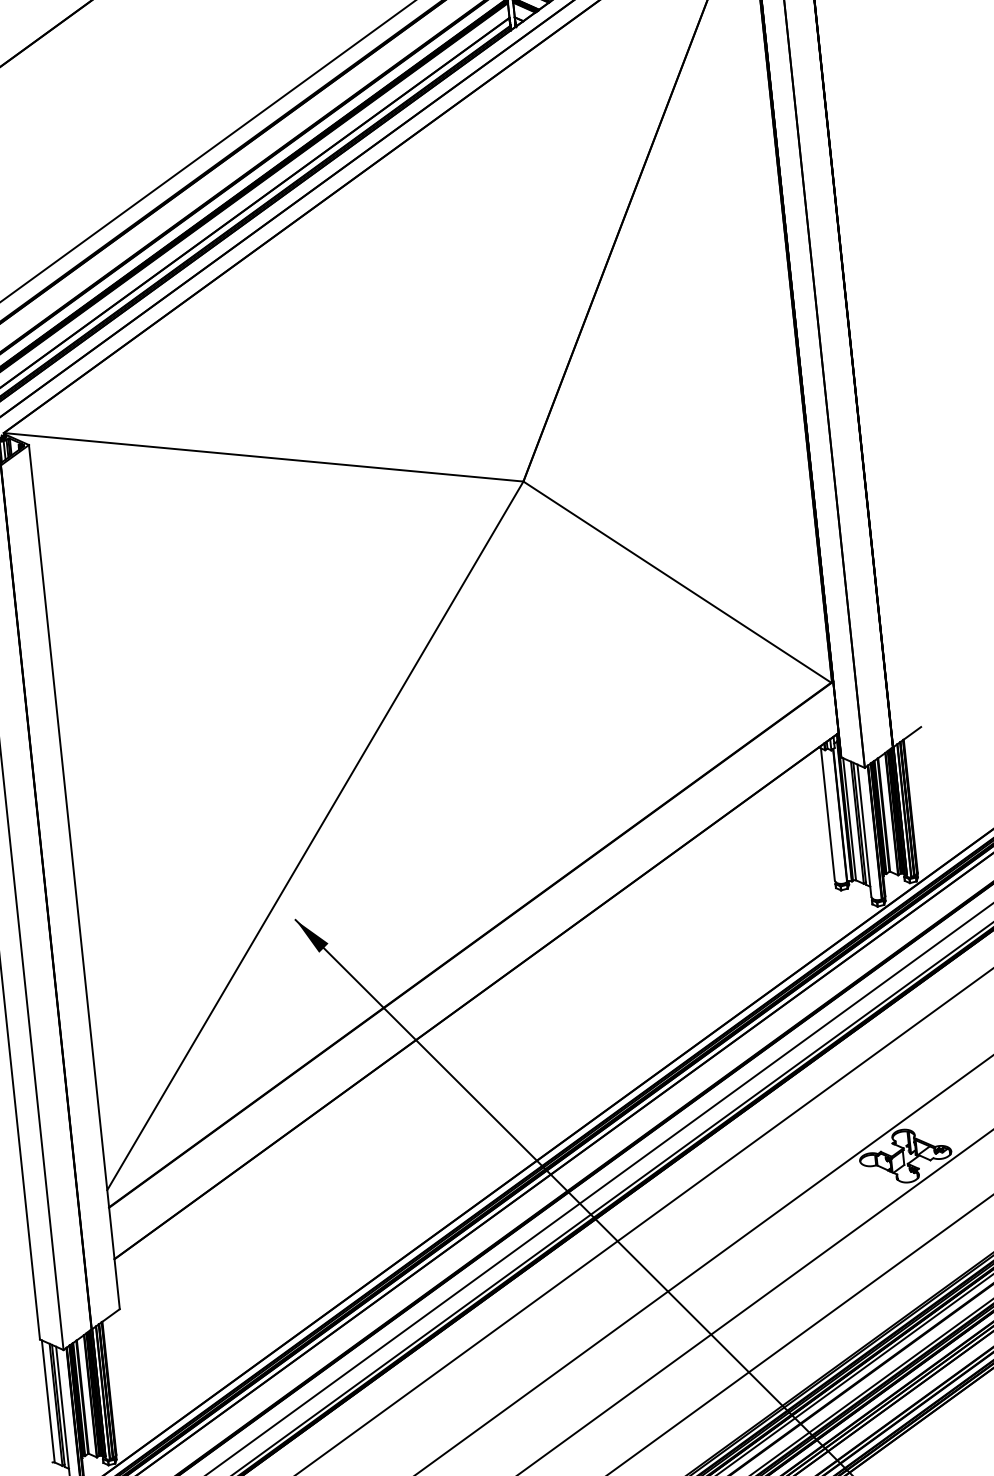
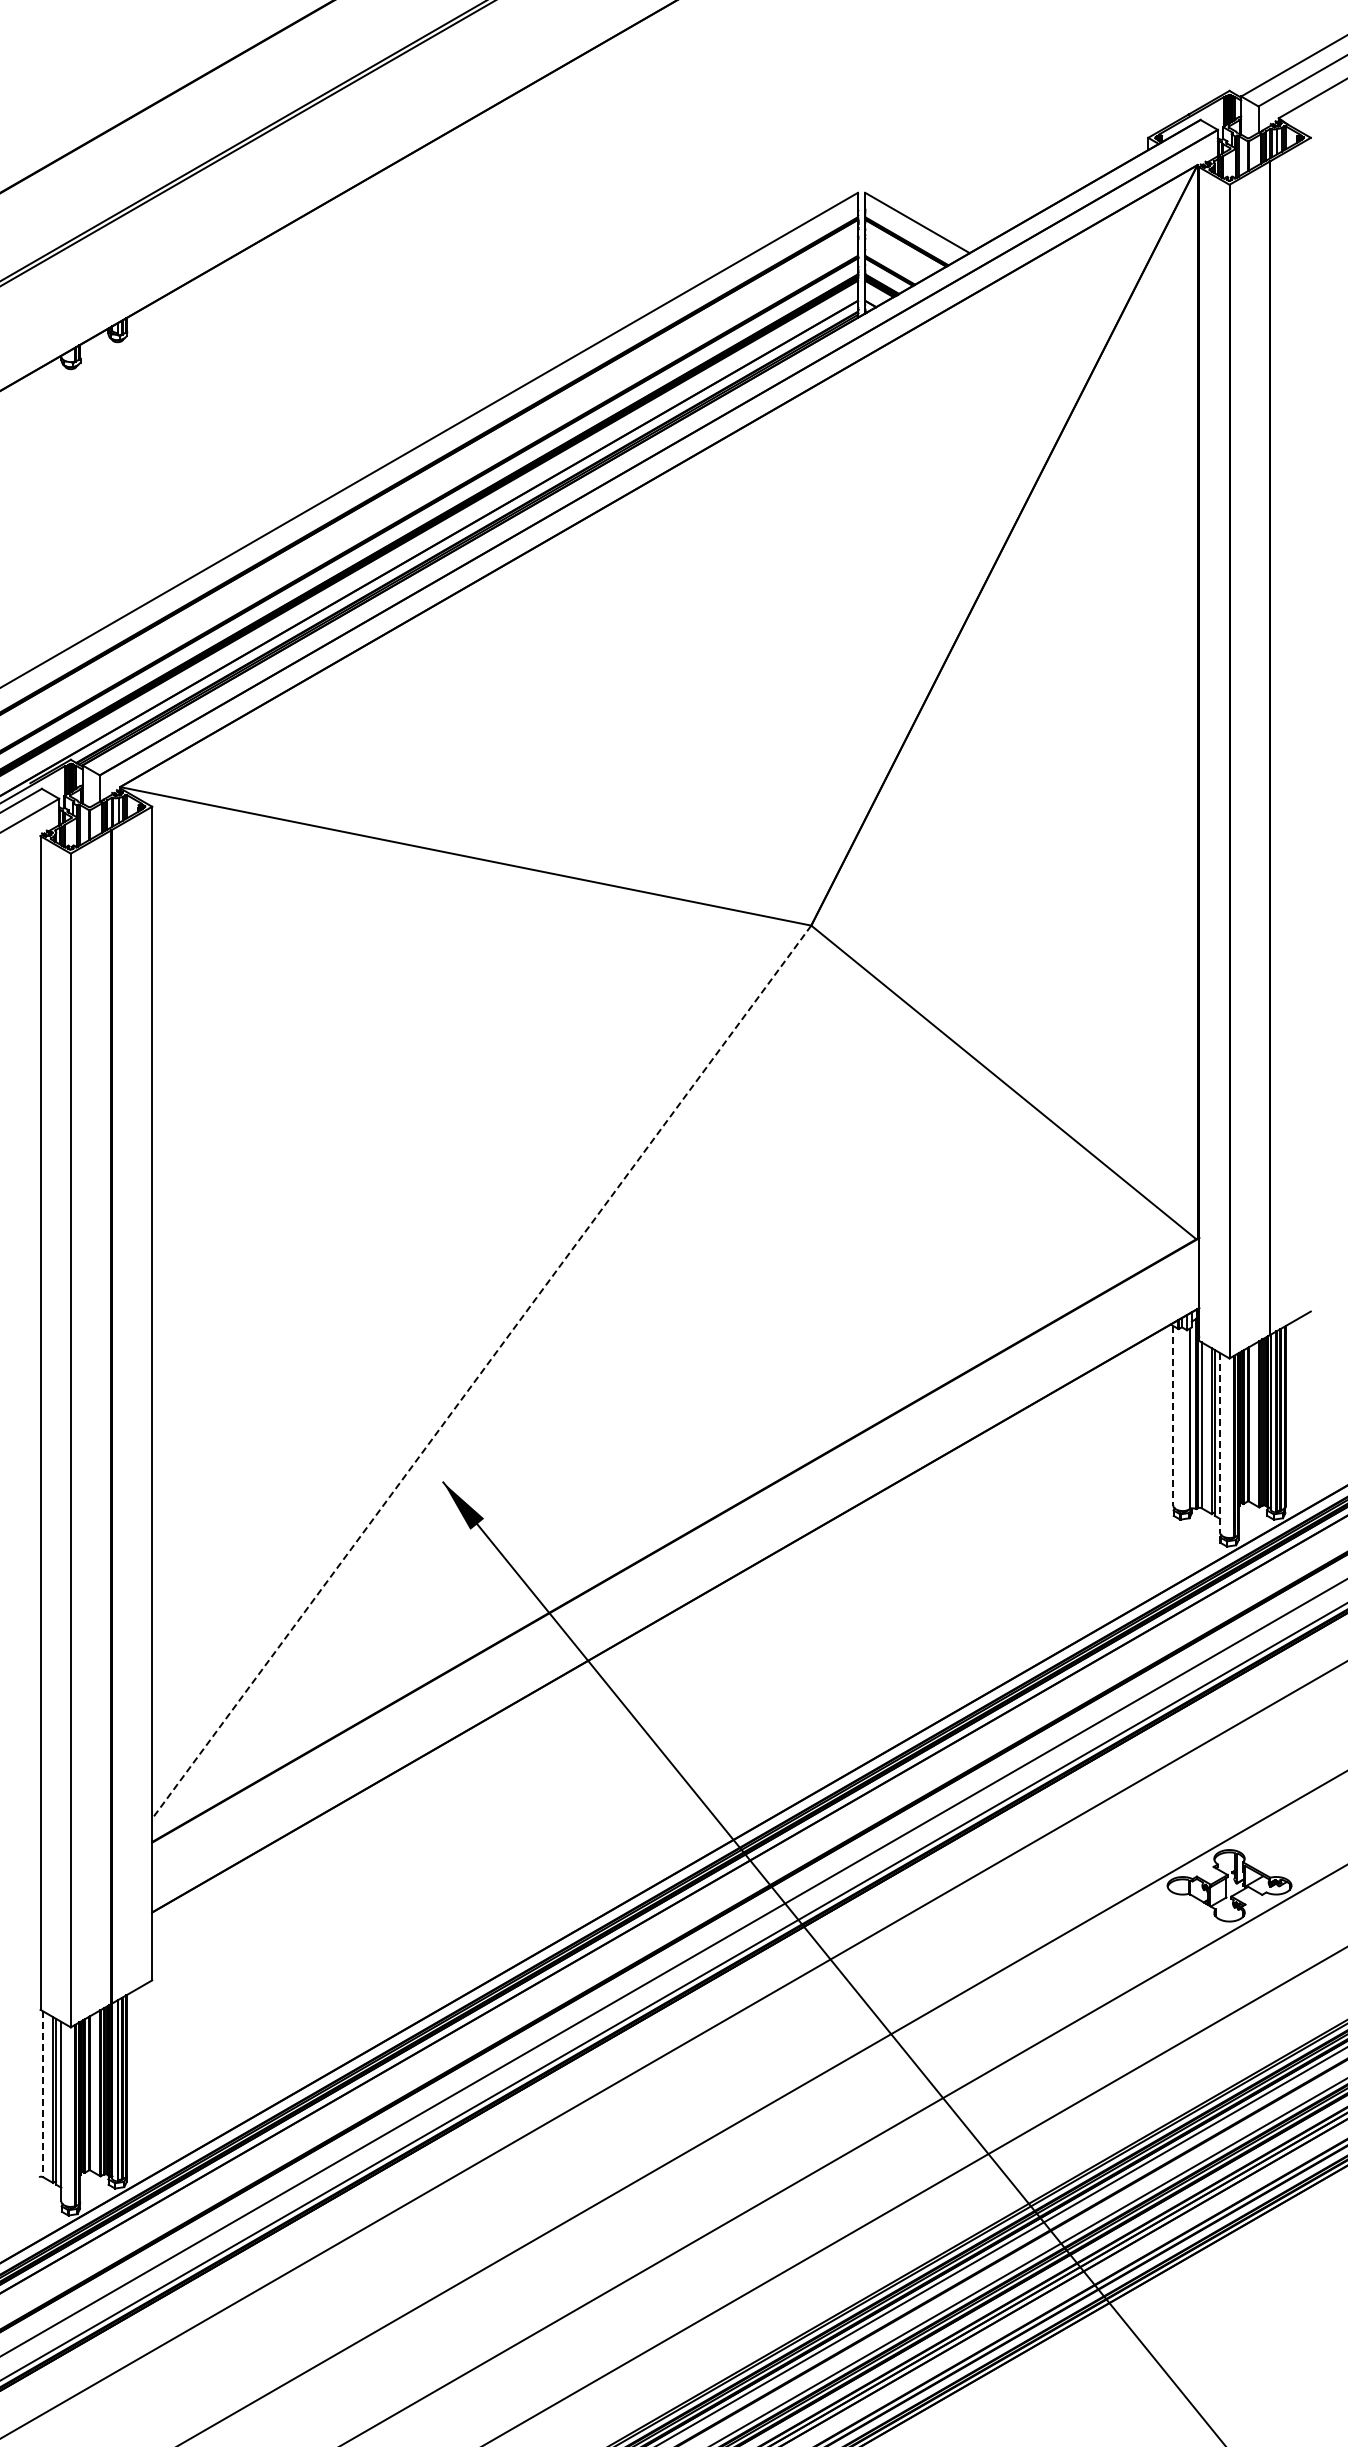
line: (828, 814) -> (1173, 1415), solid -> dashed
line: (864, 830) -> (1220, 1442), solid -> dashed
line: (315, 836) -> (481, 1372), solid -> dashed
line: (48, 1401) -> (43, 2094), solid -> dashed

